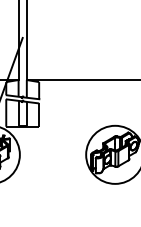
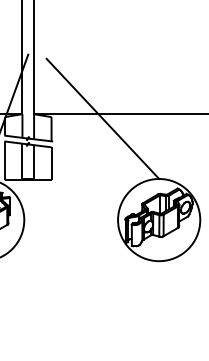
line: (75, 83) -> (102, 118), added

